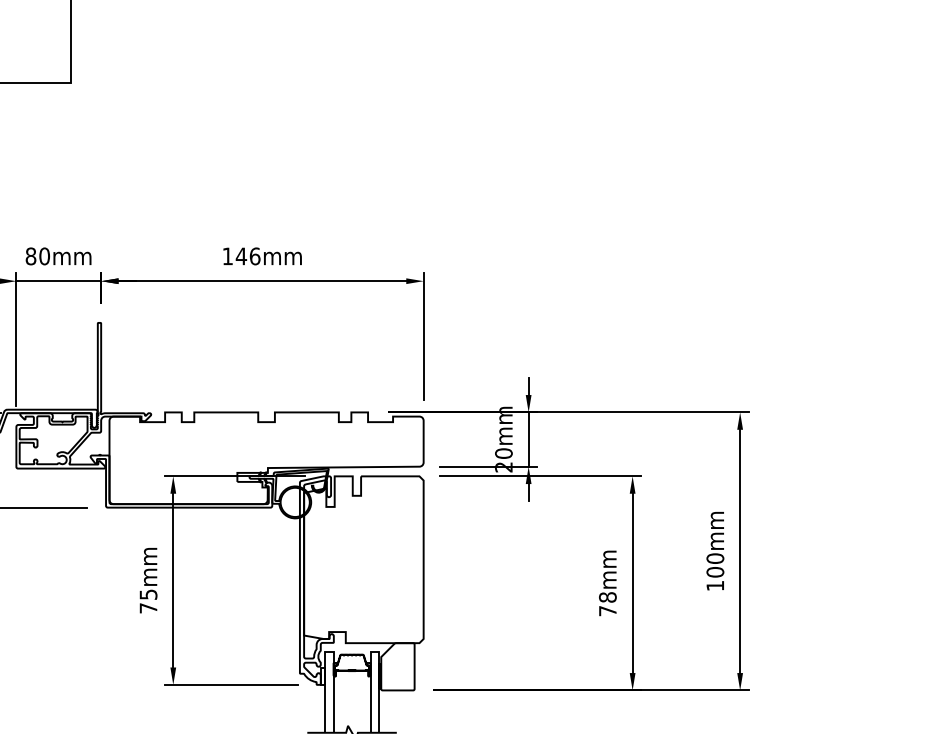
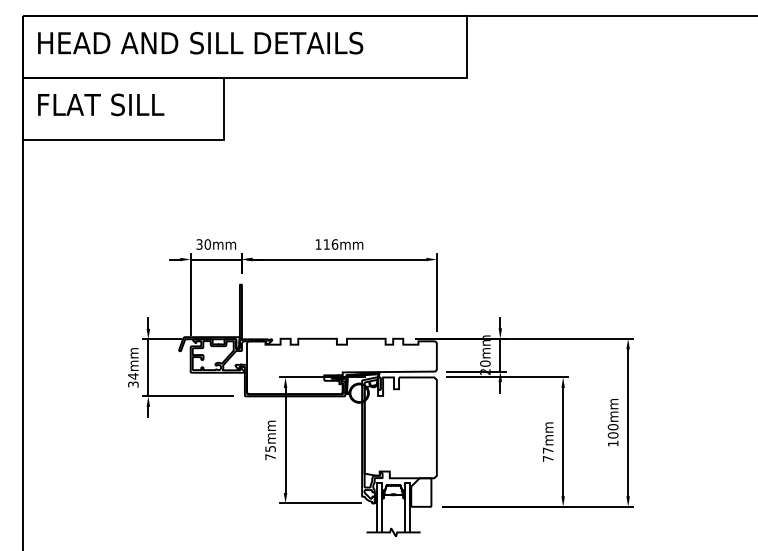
text: (30, 256) -> (199, 244), 80mm -> 30mm
text: (241, 256) -> (326, 244), 146mm -> 116mm
text: (606, 597) -> (547, 450), 78mm -> 77mm

